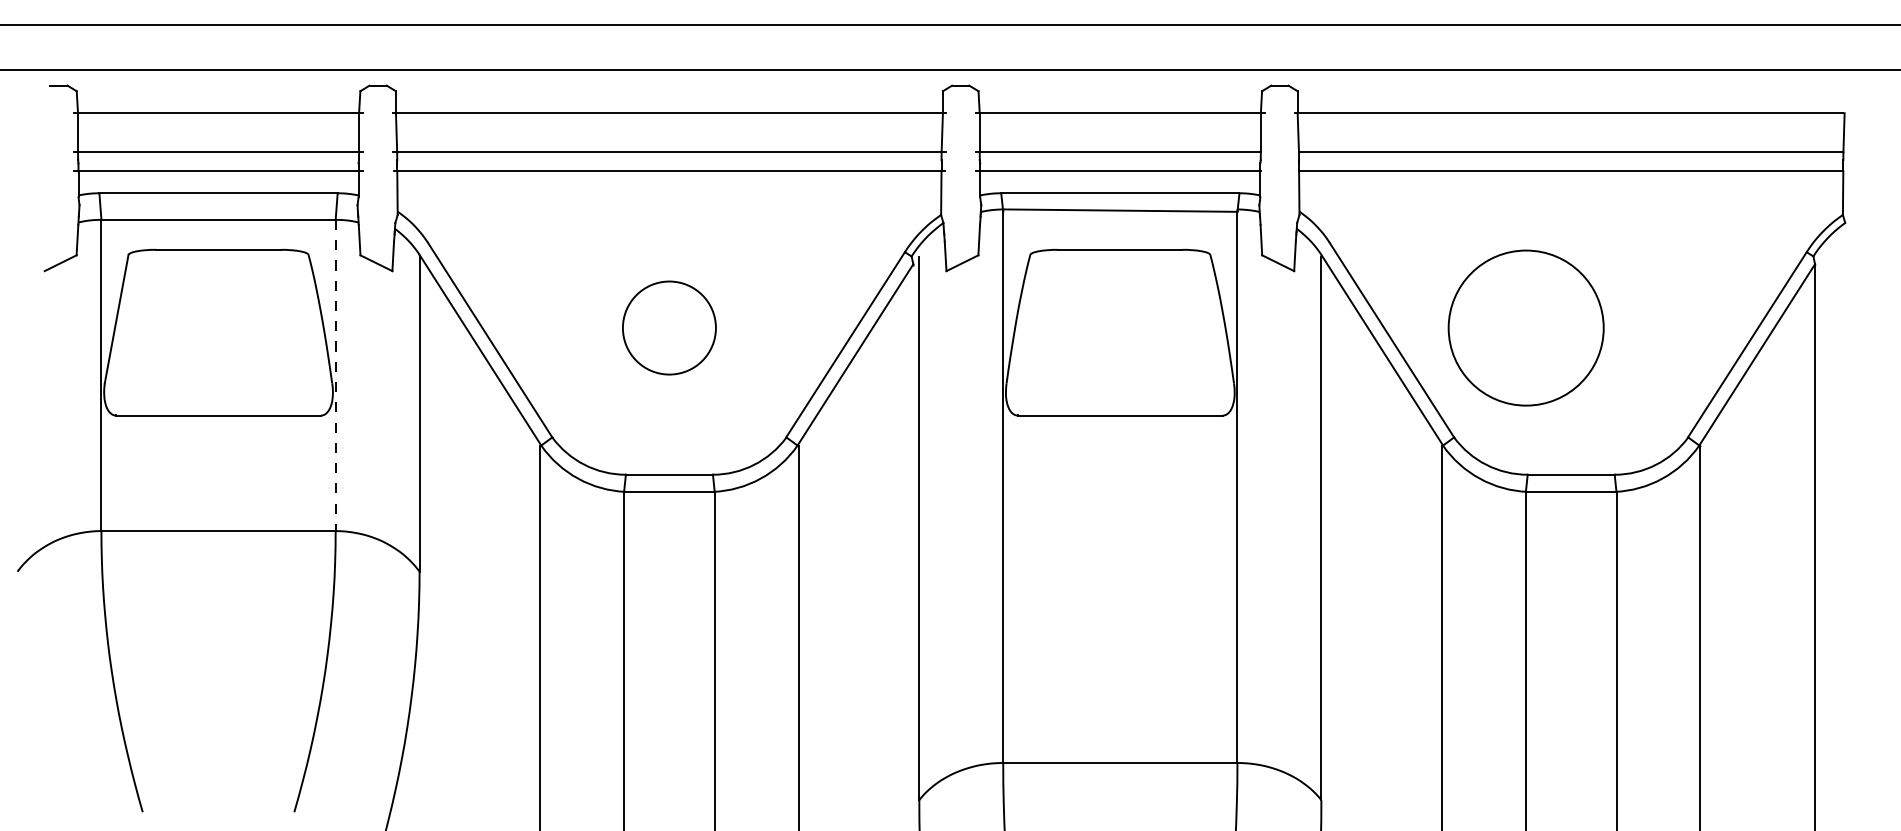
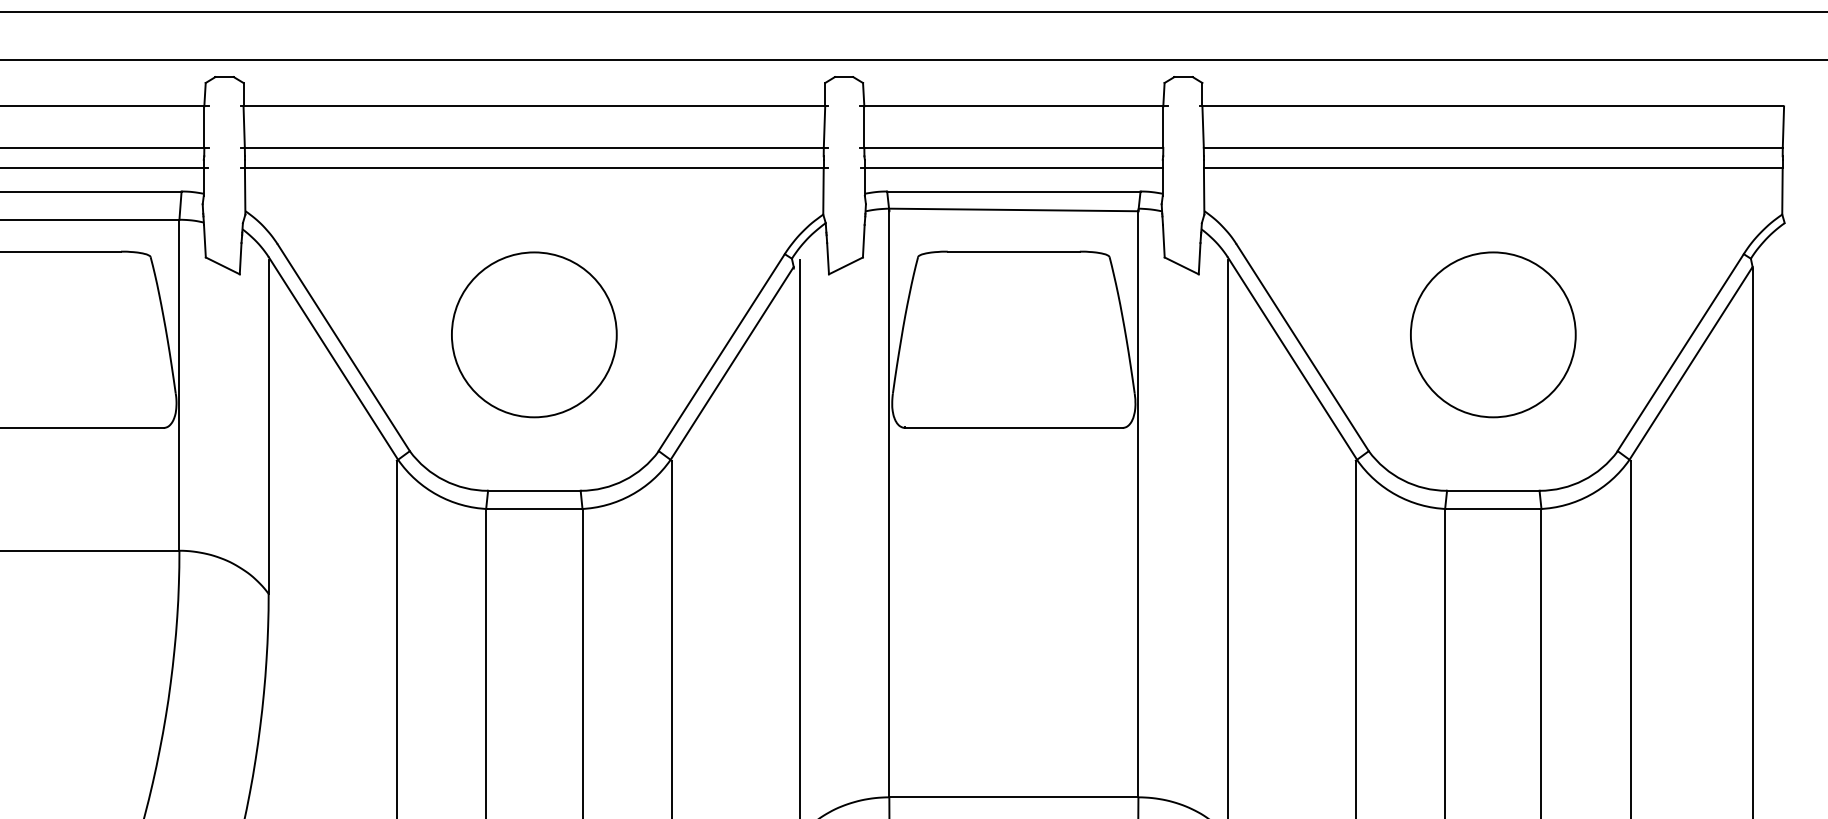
circle: (669, 327) -> (534, 334), size x1.67
circle: (1525, 327) -> (1492, 334), moved
line: (335, 375) -> (179, 385), dashed -> solid

